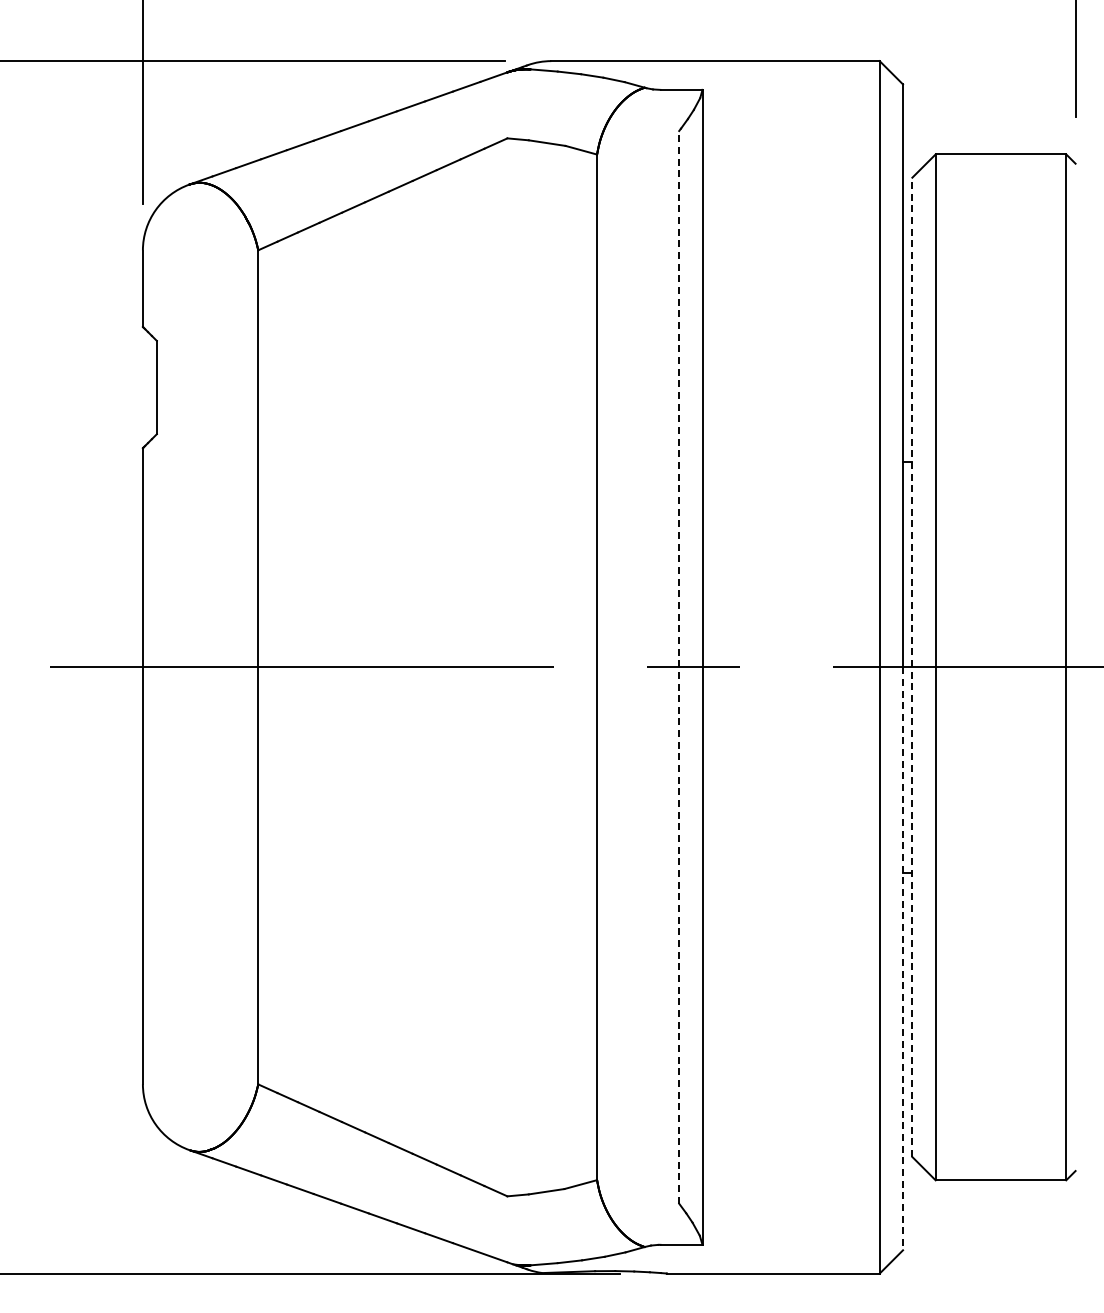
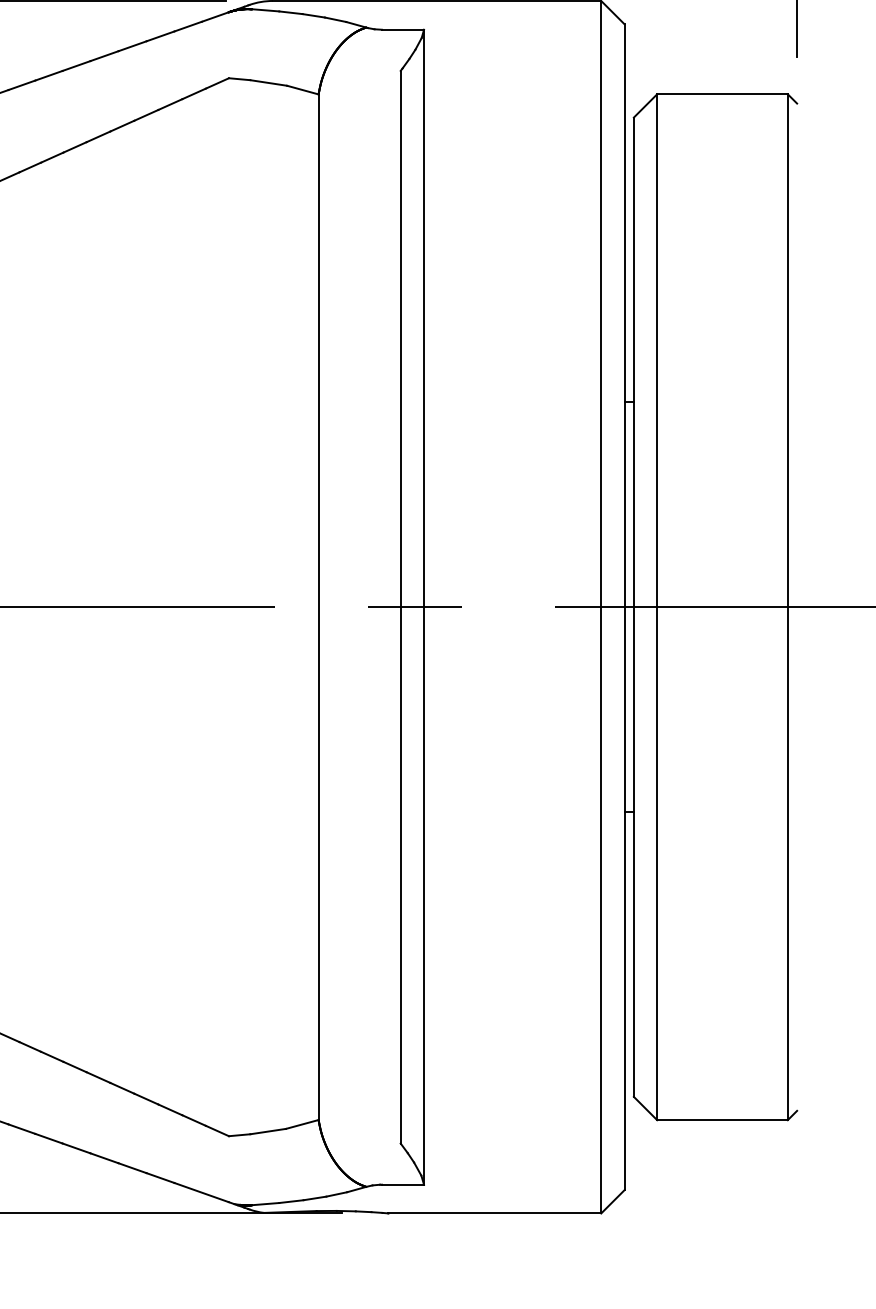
line: (679, 666) -> (401, 606), dashed -> solid
line: (912, 667) -> (634, 607), dashed -> solid
line: (903, 959) -> (625, 899), dashed -> solid

